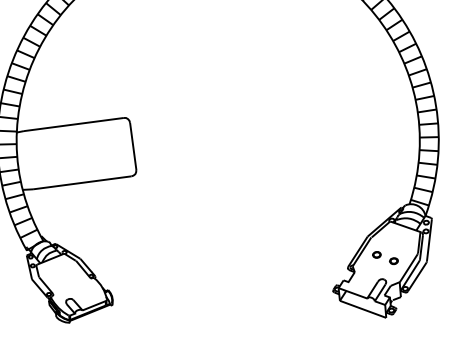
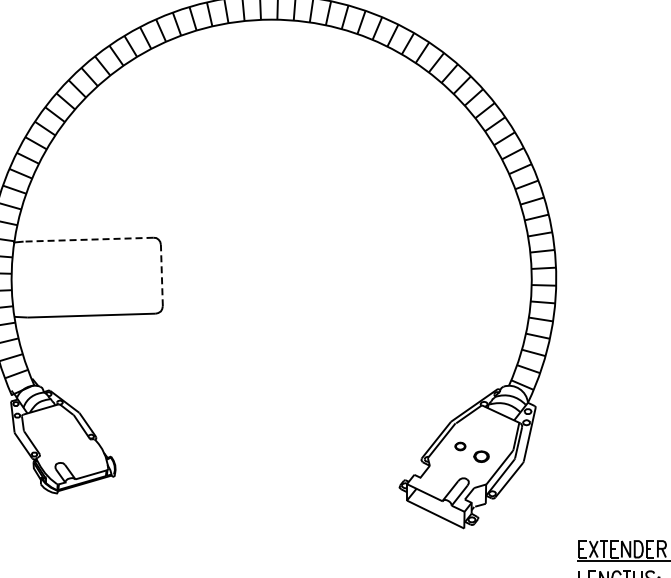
line: (73, 124) -> (88, 239), solid -> dashed
line: (132, 146) -> (161, 275), solid -> dashed
part: (393, 260) -> (481, 456), size x1.4

